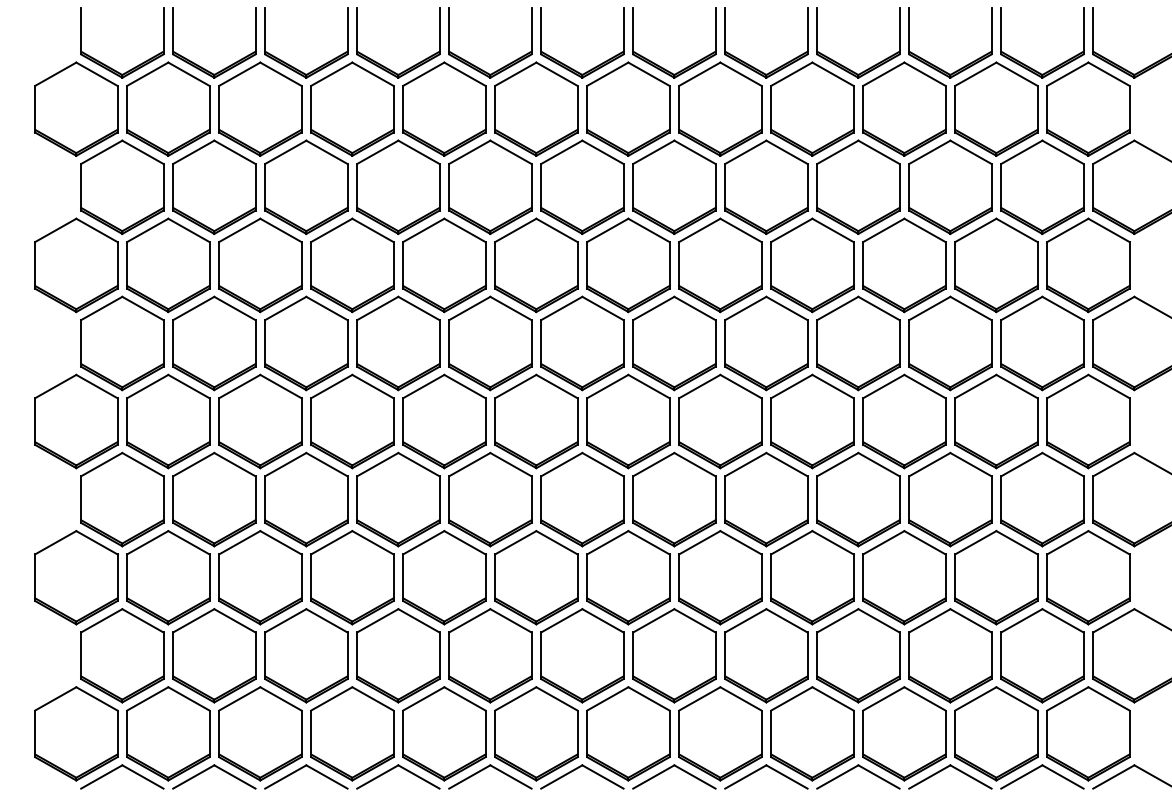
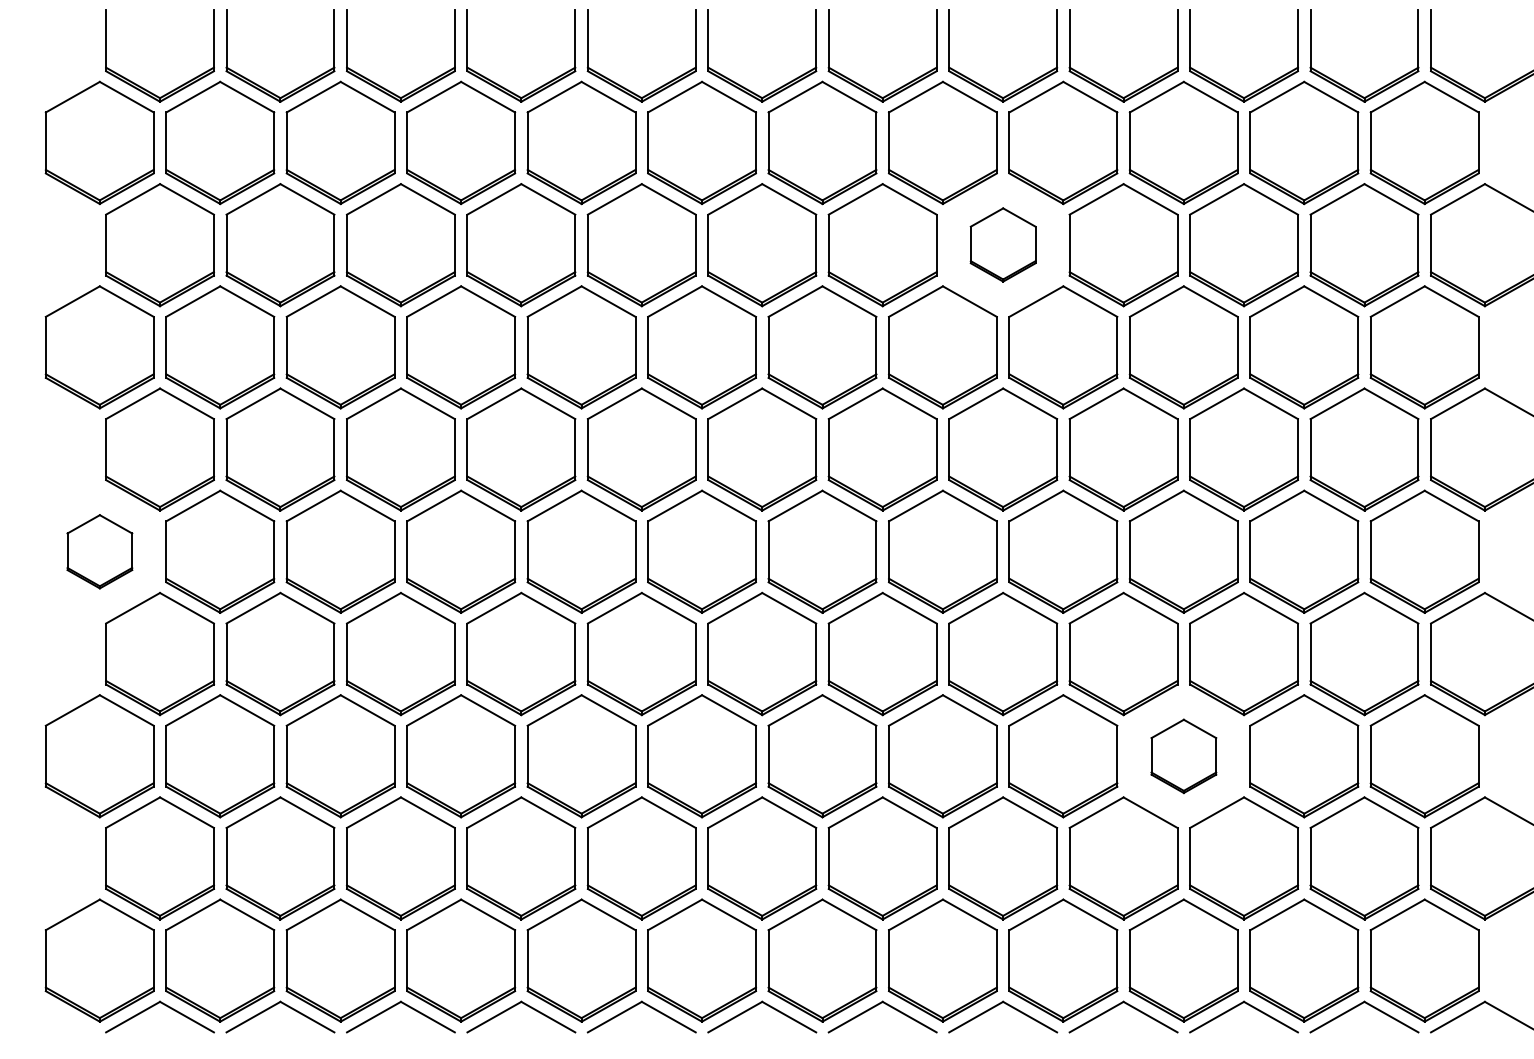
part: (766, 186) -> (1003, 244), size x0.6
part: (76, 421) -> (100, 551), size x0.6
part: (904, 577) -> (1183, 755), size x0.6

